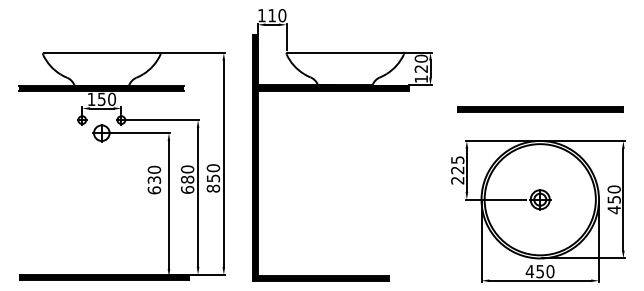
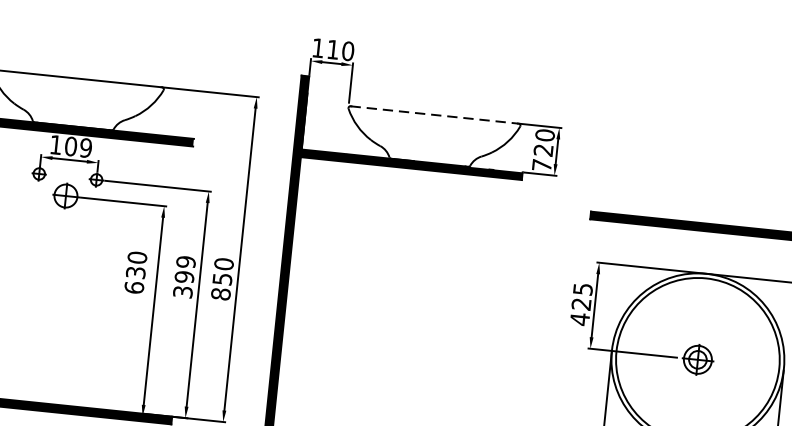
line: (345, 52) -> (434, 114), solid -> dashed
text: (420, 78) -> (540, 164), 120 -> 720
text: (106, 99) -> (77, 147), 150 -> 109
text: (187, 179) -> (184, 276), 680 -> 399
text: (457, 180) -> (579, 319), 225 -> 425

